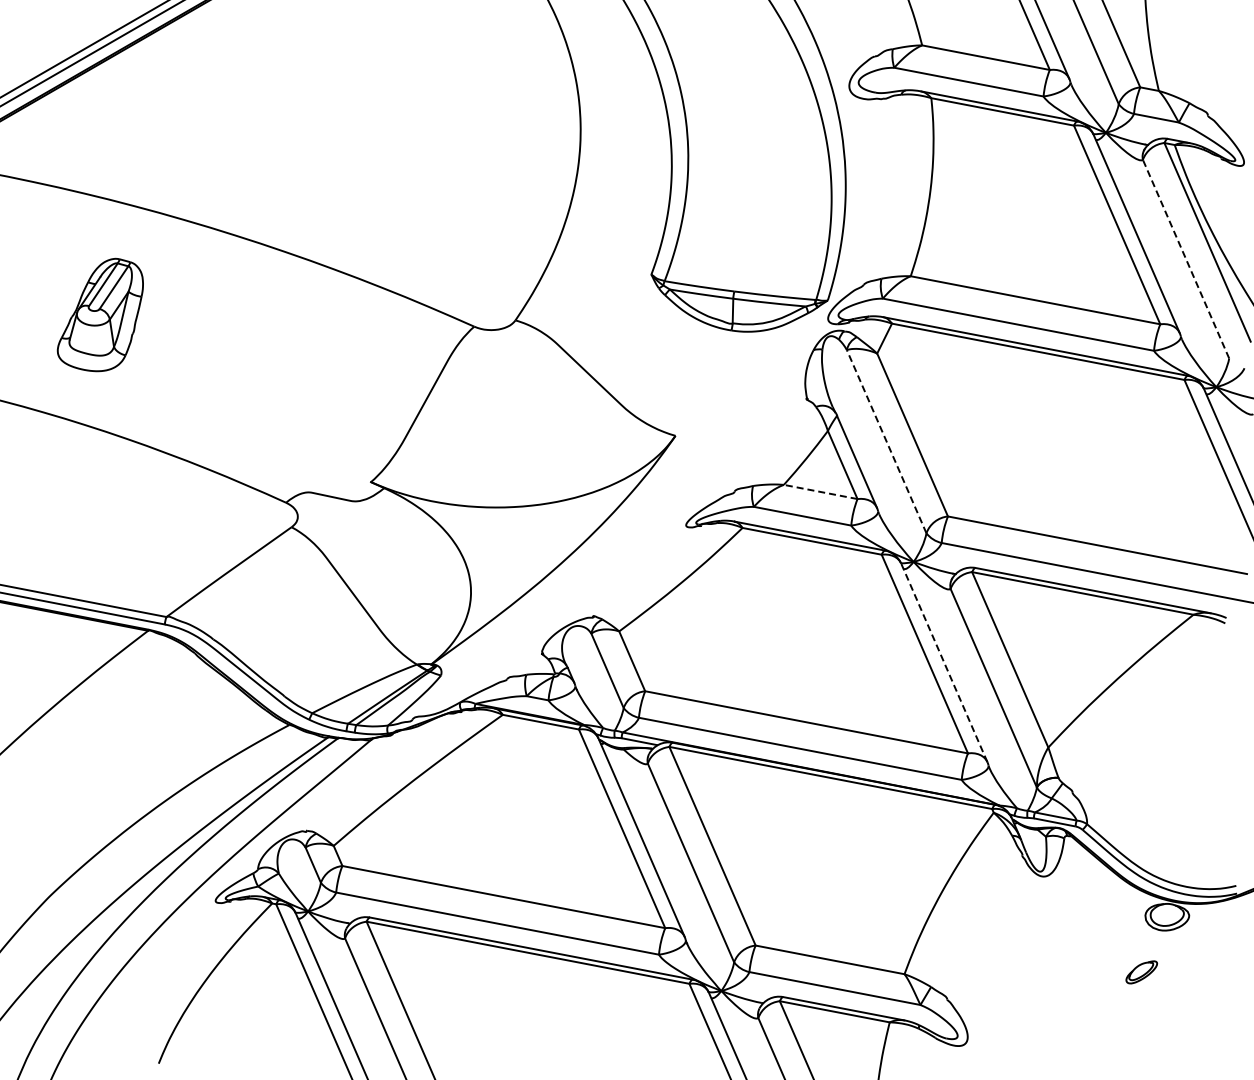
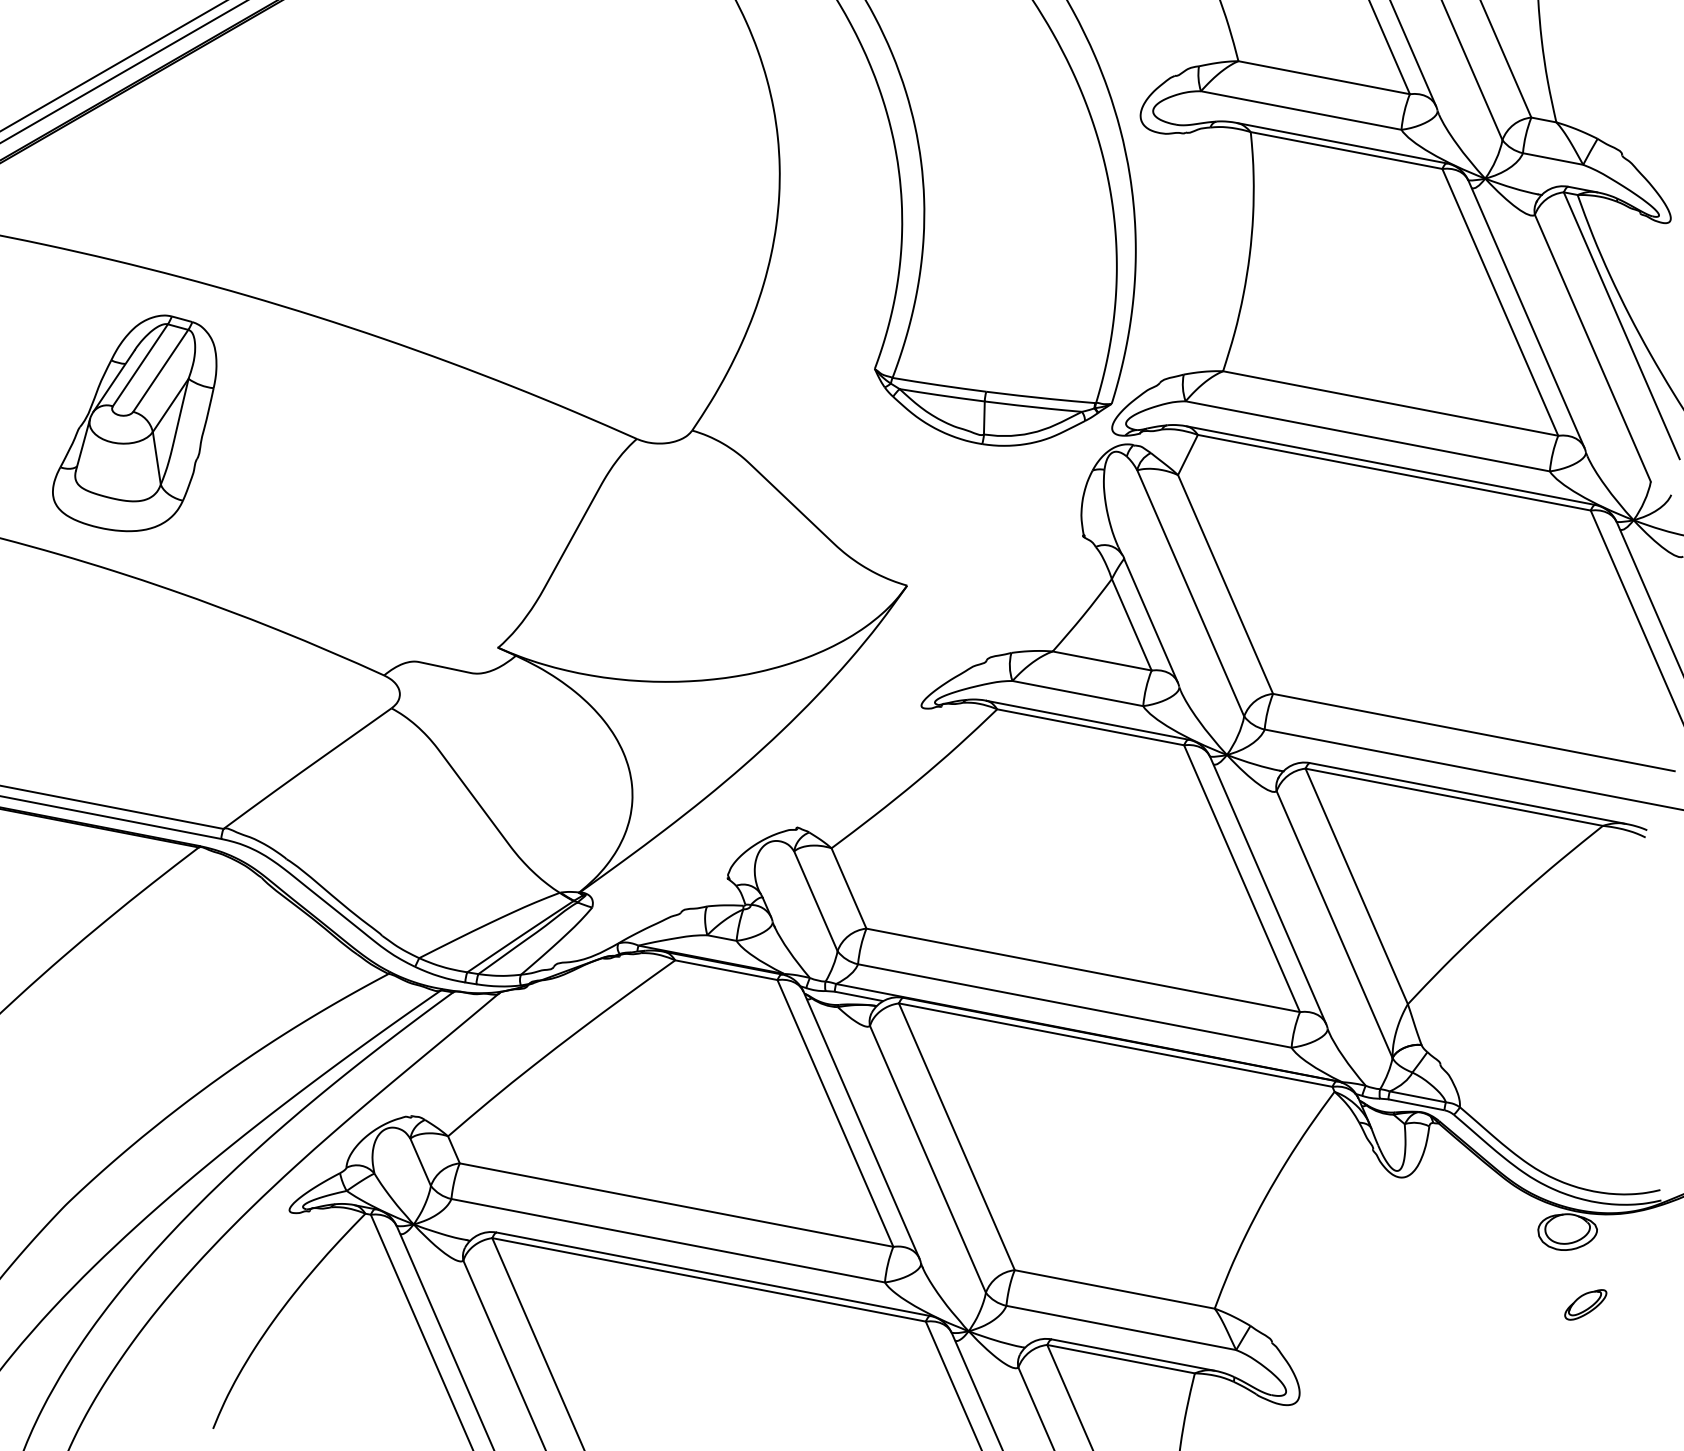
line: (1185, 258) -> (1592, 347), dashed -> solid
part: (100, 314) -> (134, 422), size x1.43
line: (886, 441) -> (1190, 593), dashed -> solid
line: (820, 491) -> (1101, 660), dashed -> solid
line: (944, 662) -> (1268, 890), dashed -> solid
part: (1141, 972) -> (1585, 1305), moved

